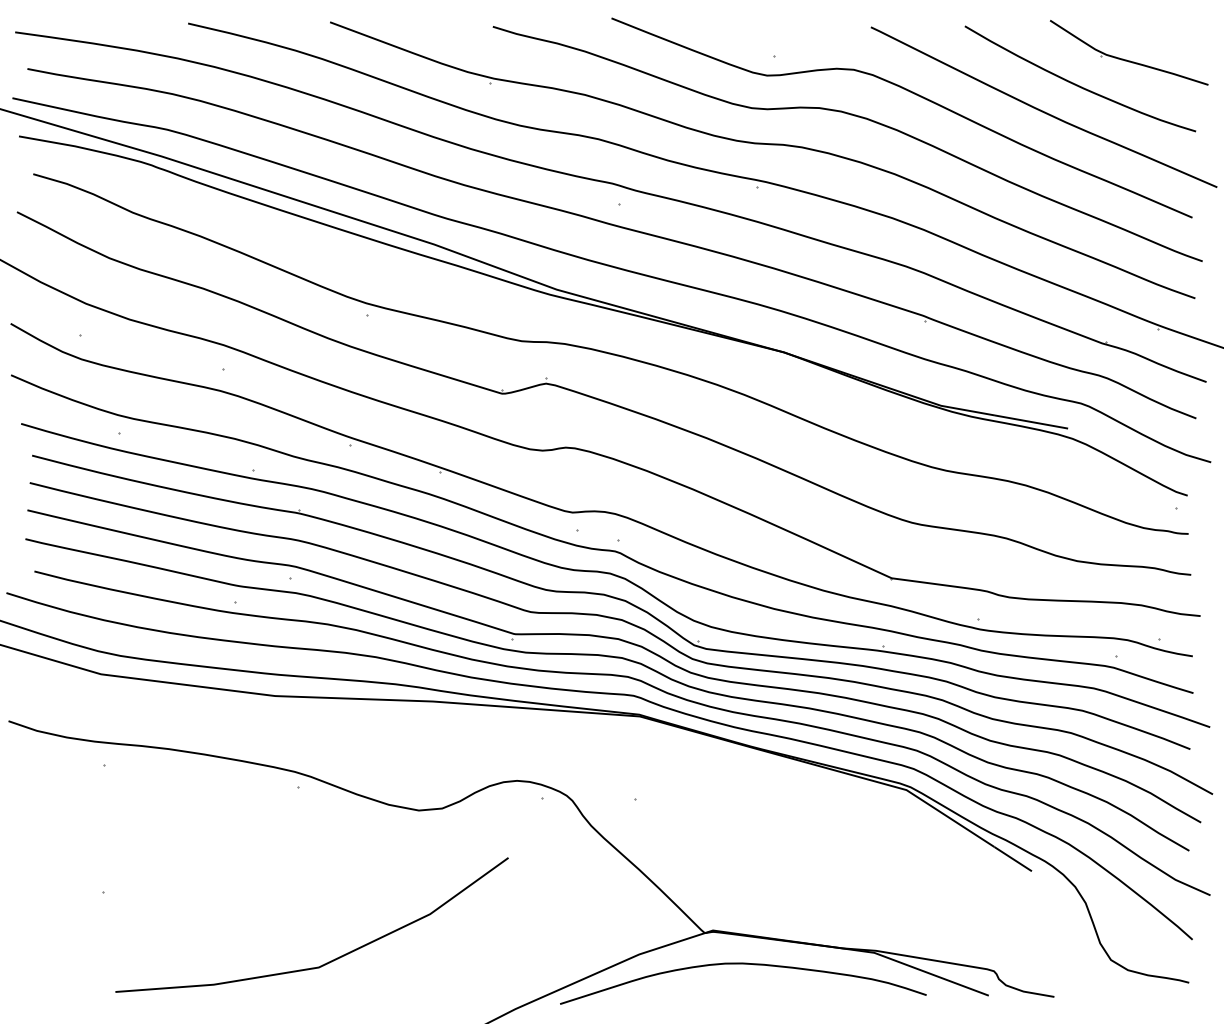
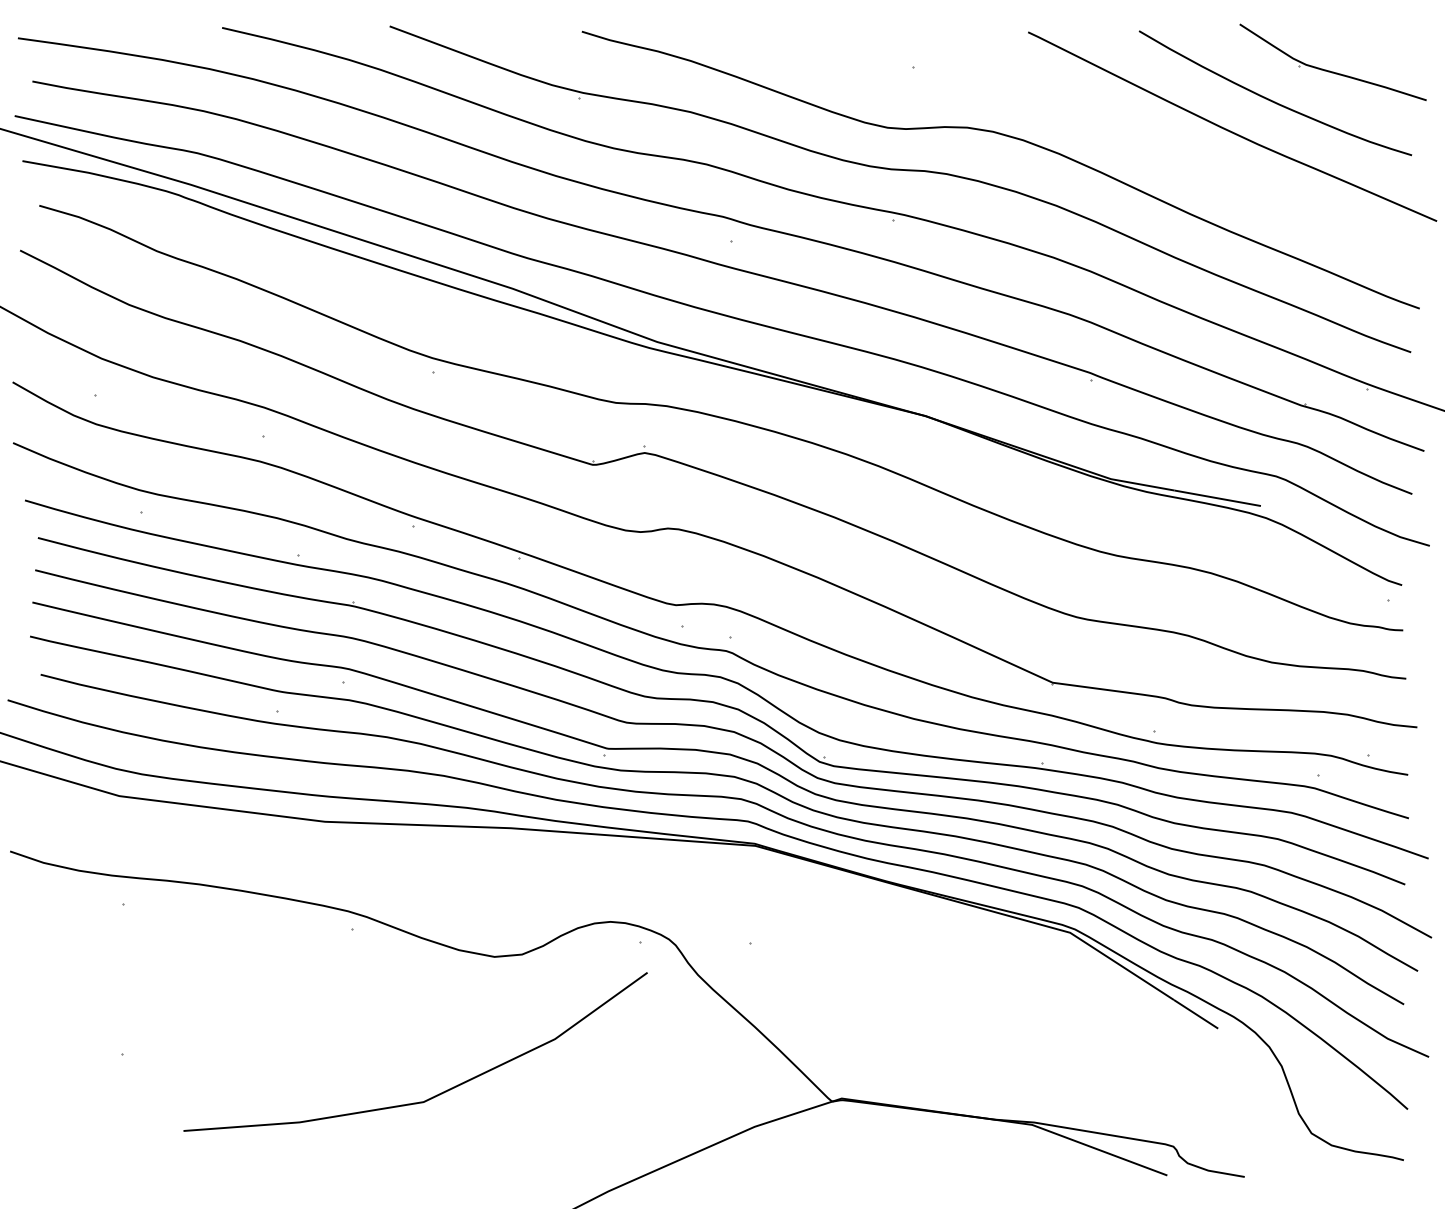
curve: (909, 92) -> (1073, 109), removed
line: (330, 960) -> (437, 1093), moved
curve: (743, 964) -> (877, 1138), removed

